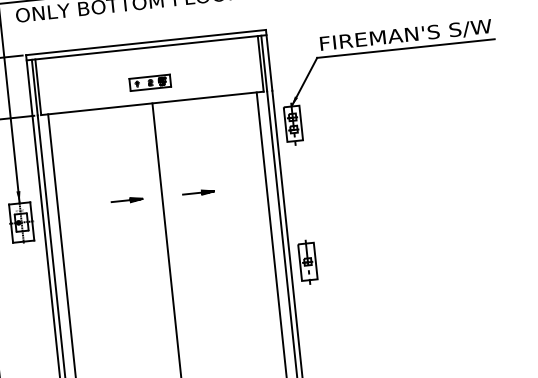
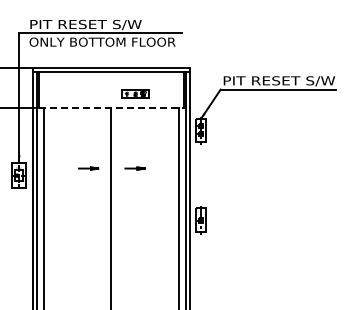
text: (406, 35) -> (279, 81), FIREMAN'S S/W -> PIT RESET S/W
part: (150, 81) -> (135, 93), moved
line: (152, 103) -> (111, 107), solid -> dashed

